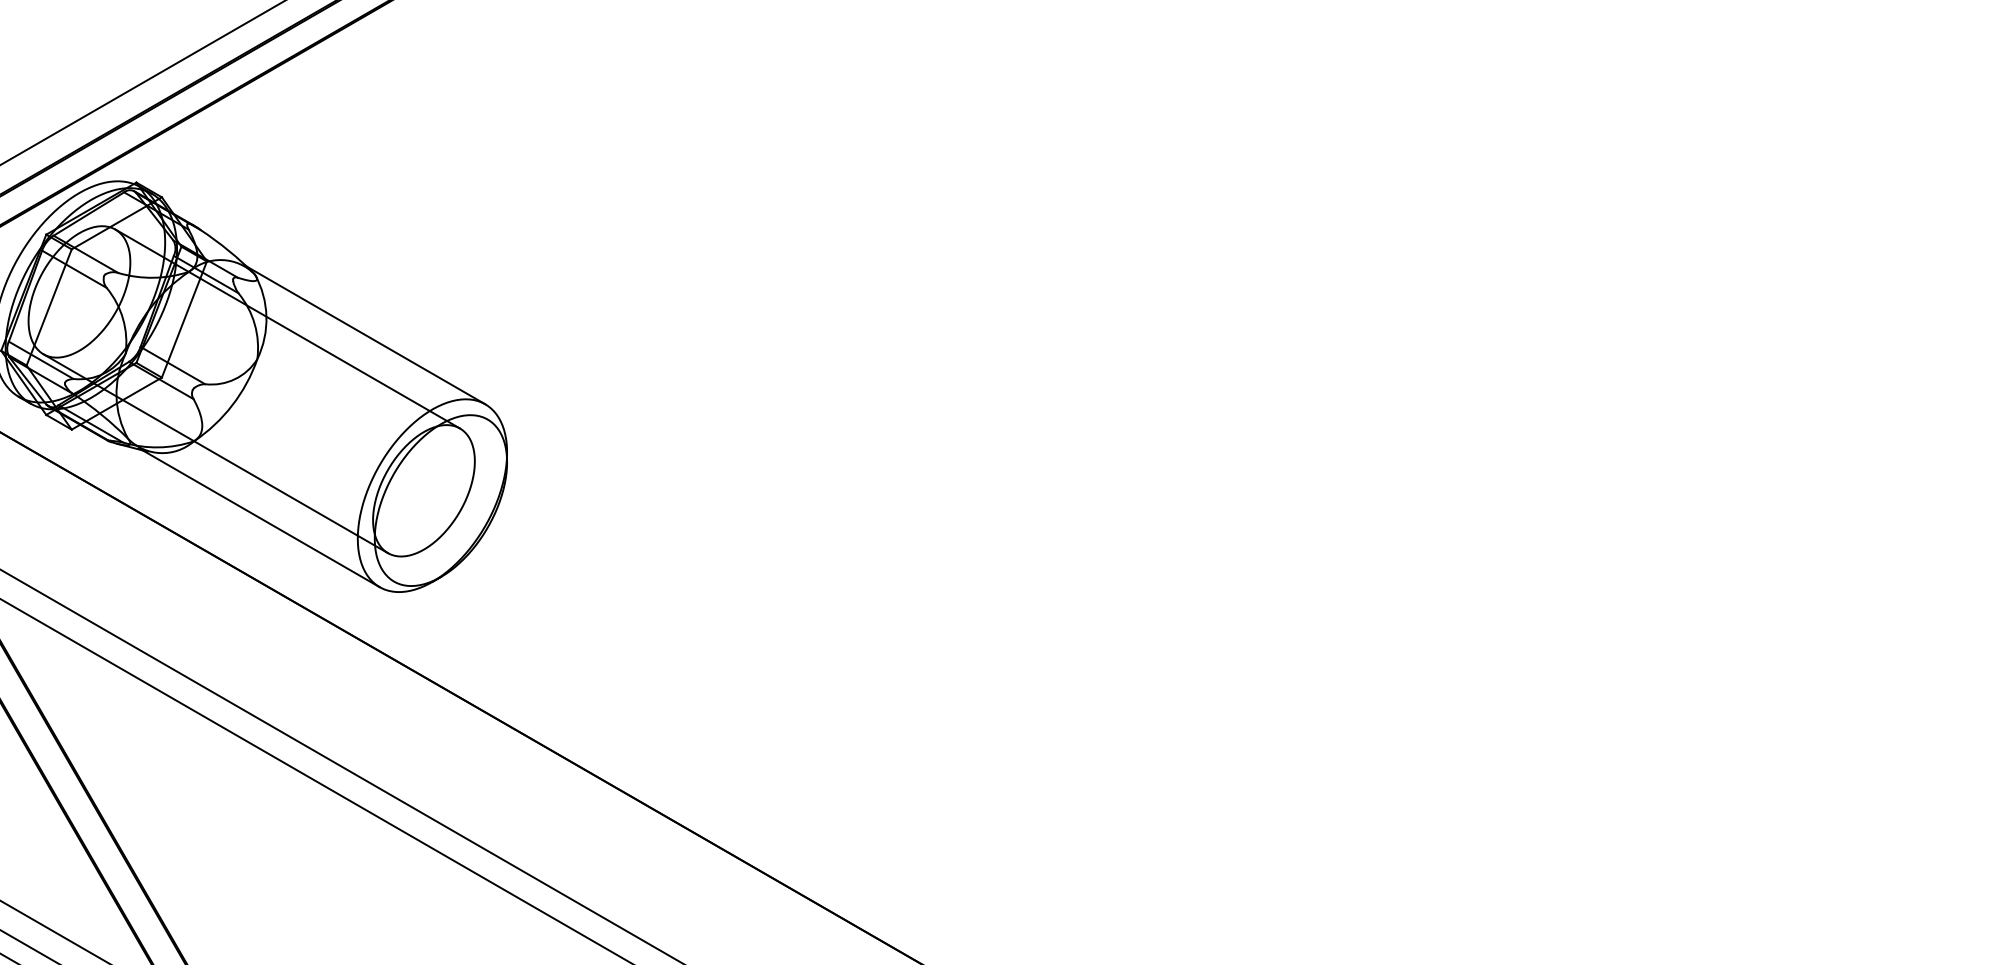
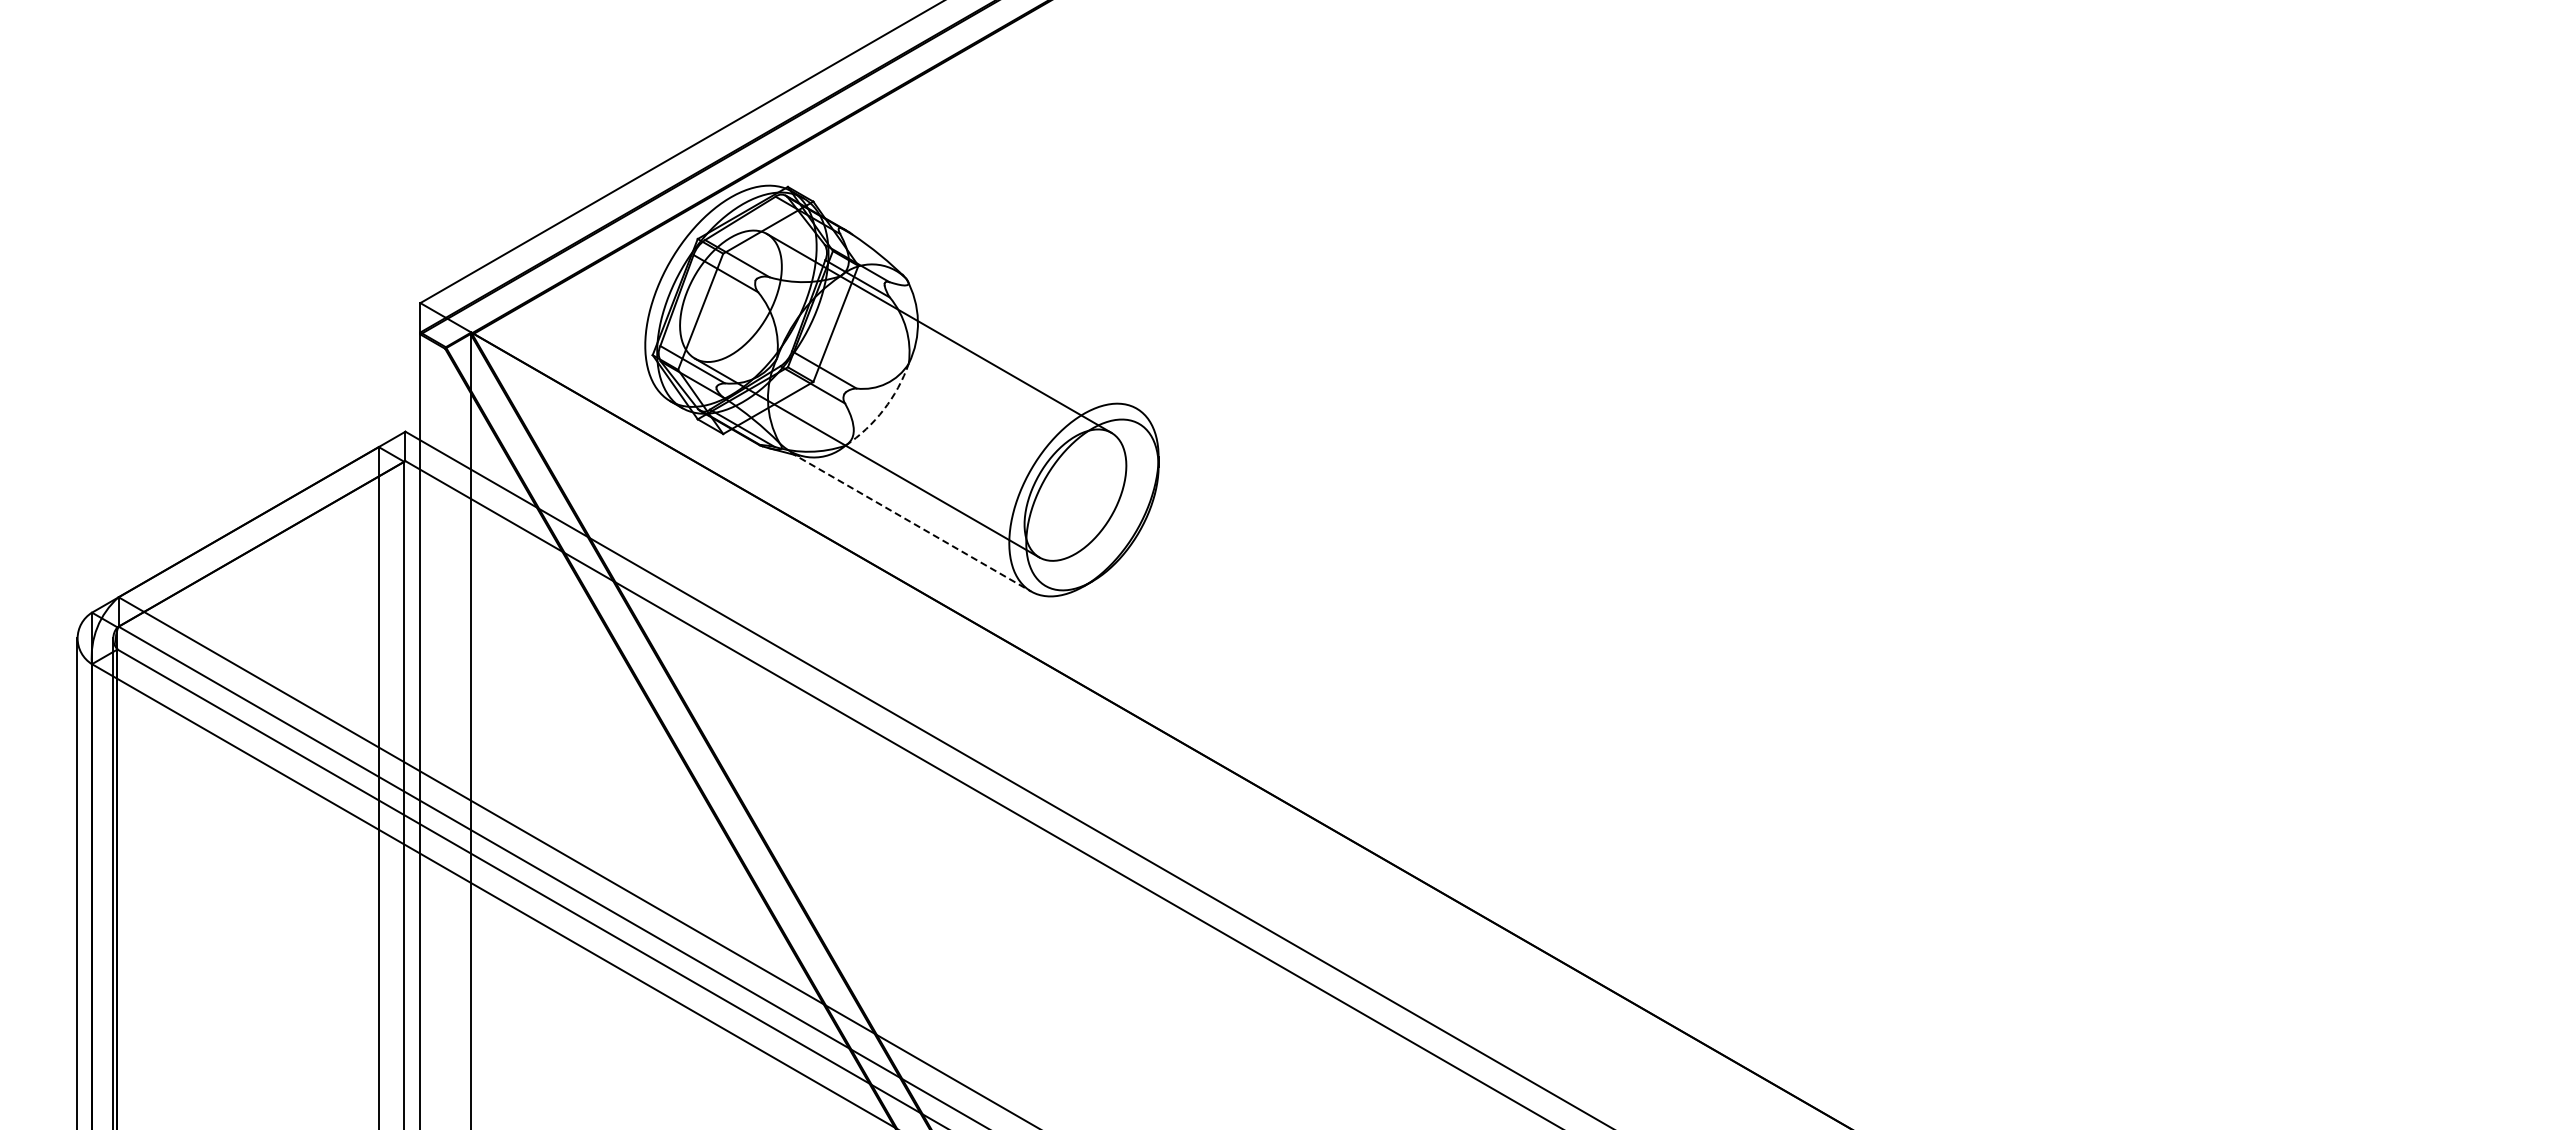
line: (364, 334) -> (1015, 338), removed
arc: (232, 405) -> (883, 409), solid -> dashed
line: (260, 518) -> (911, 522), solid -> dashed

